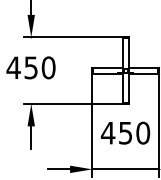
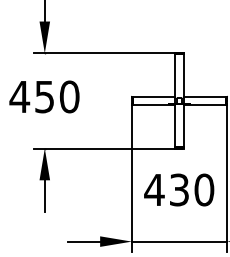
text: (125, 132) -> (179, 189), 450 -> 430

